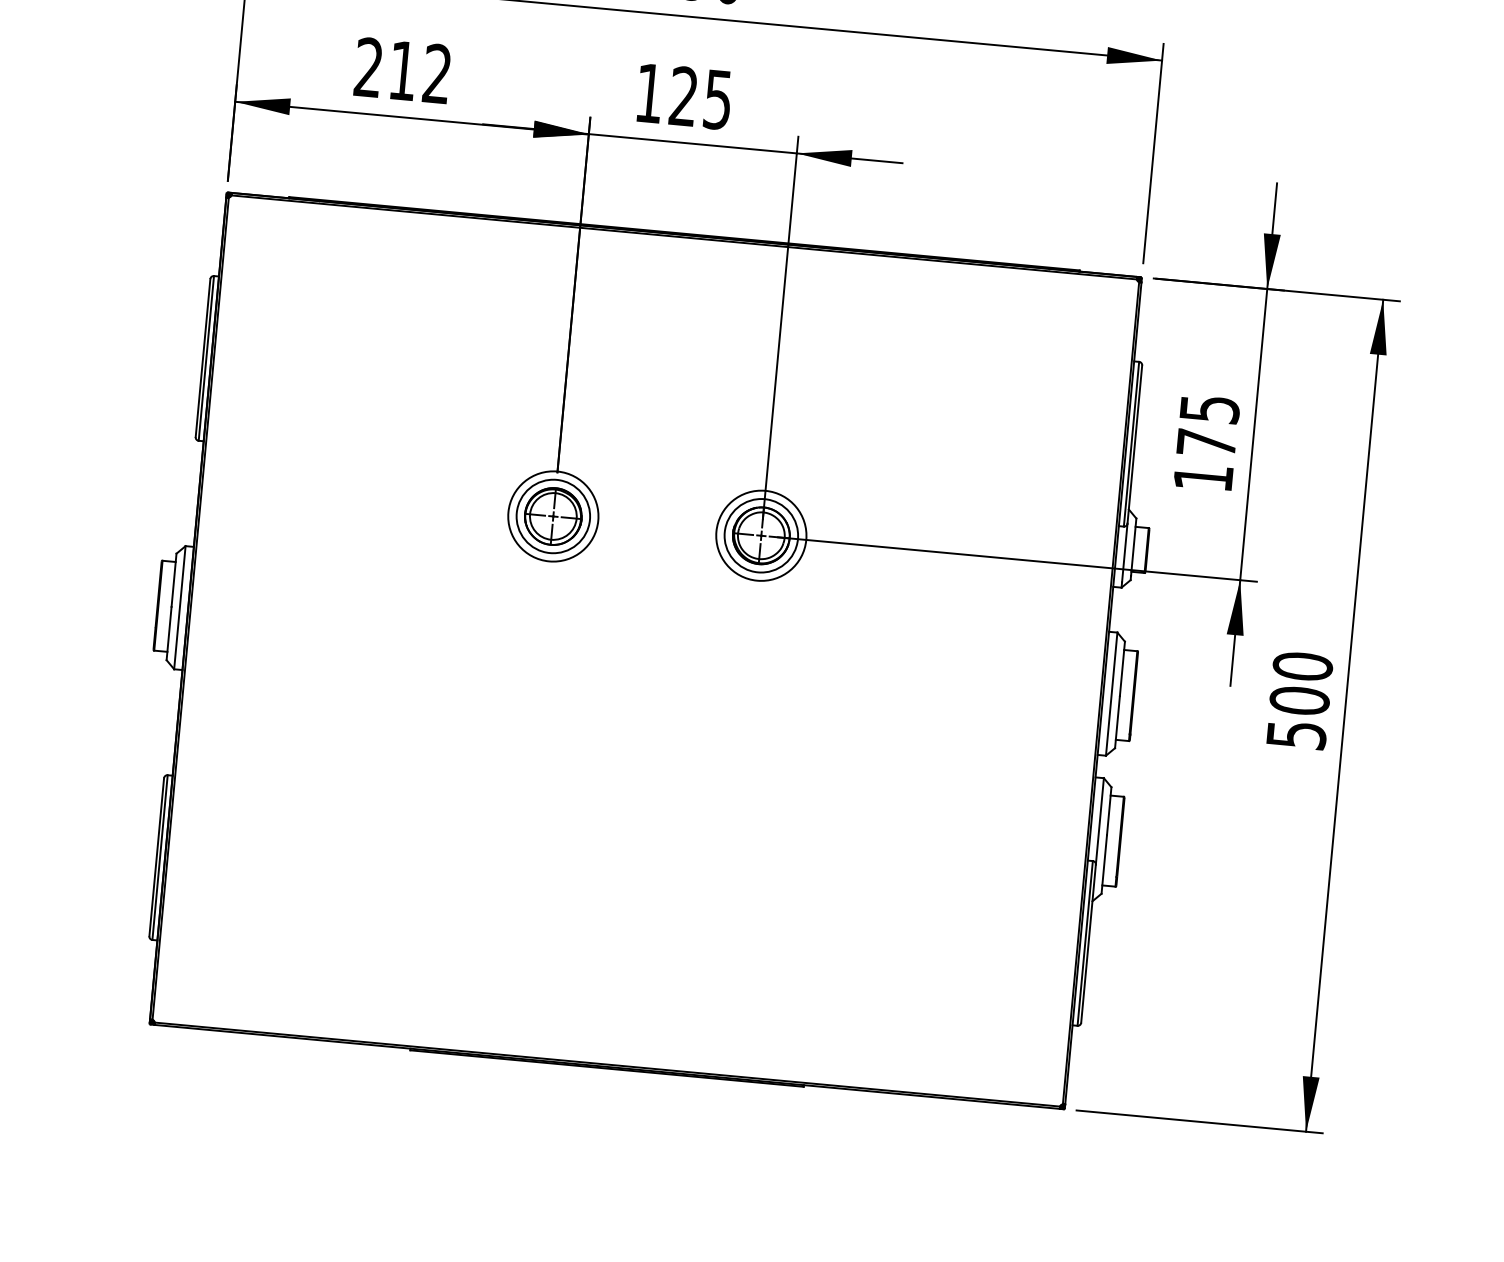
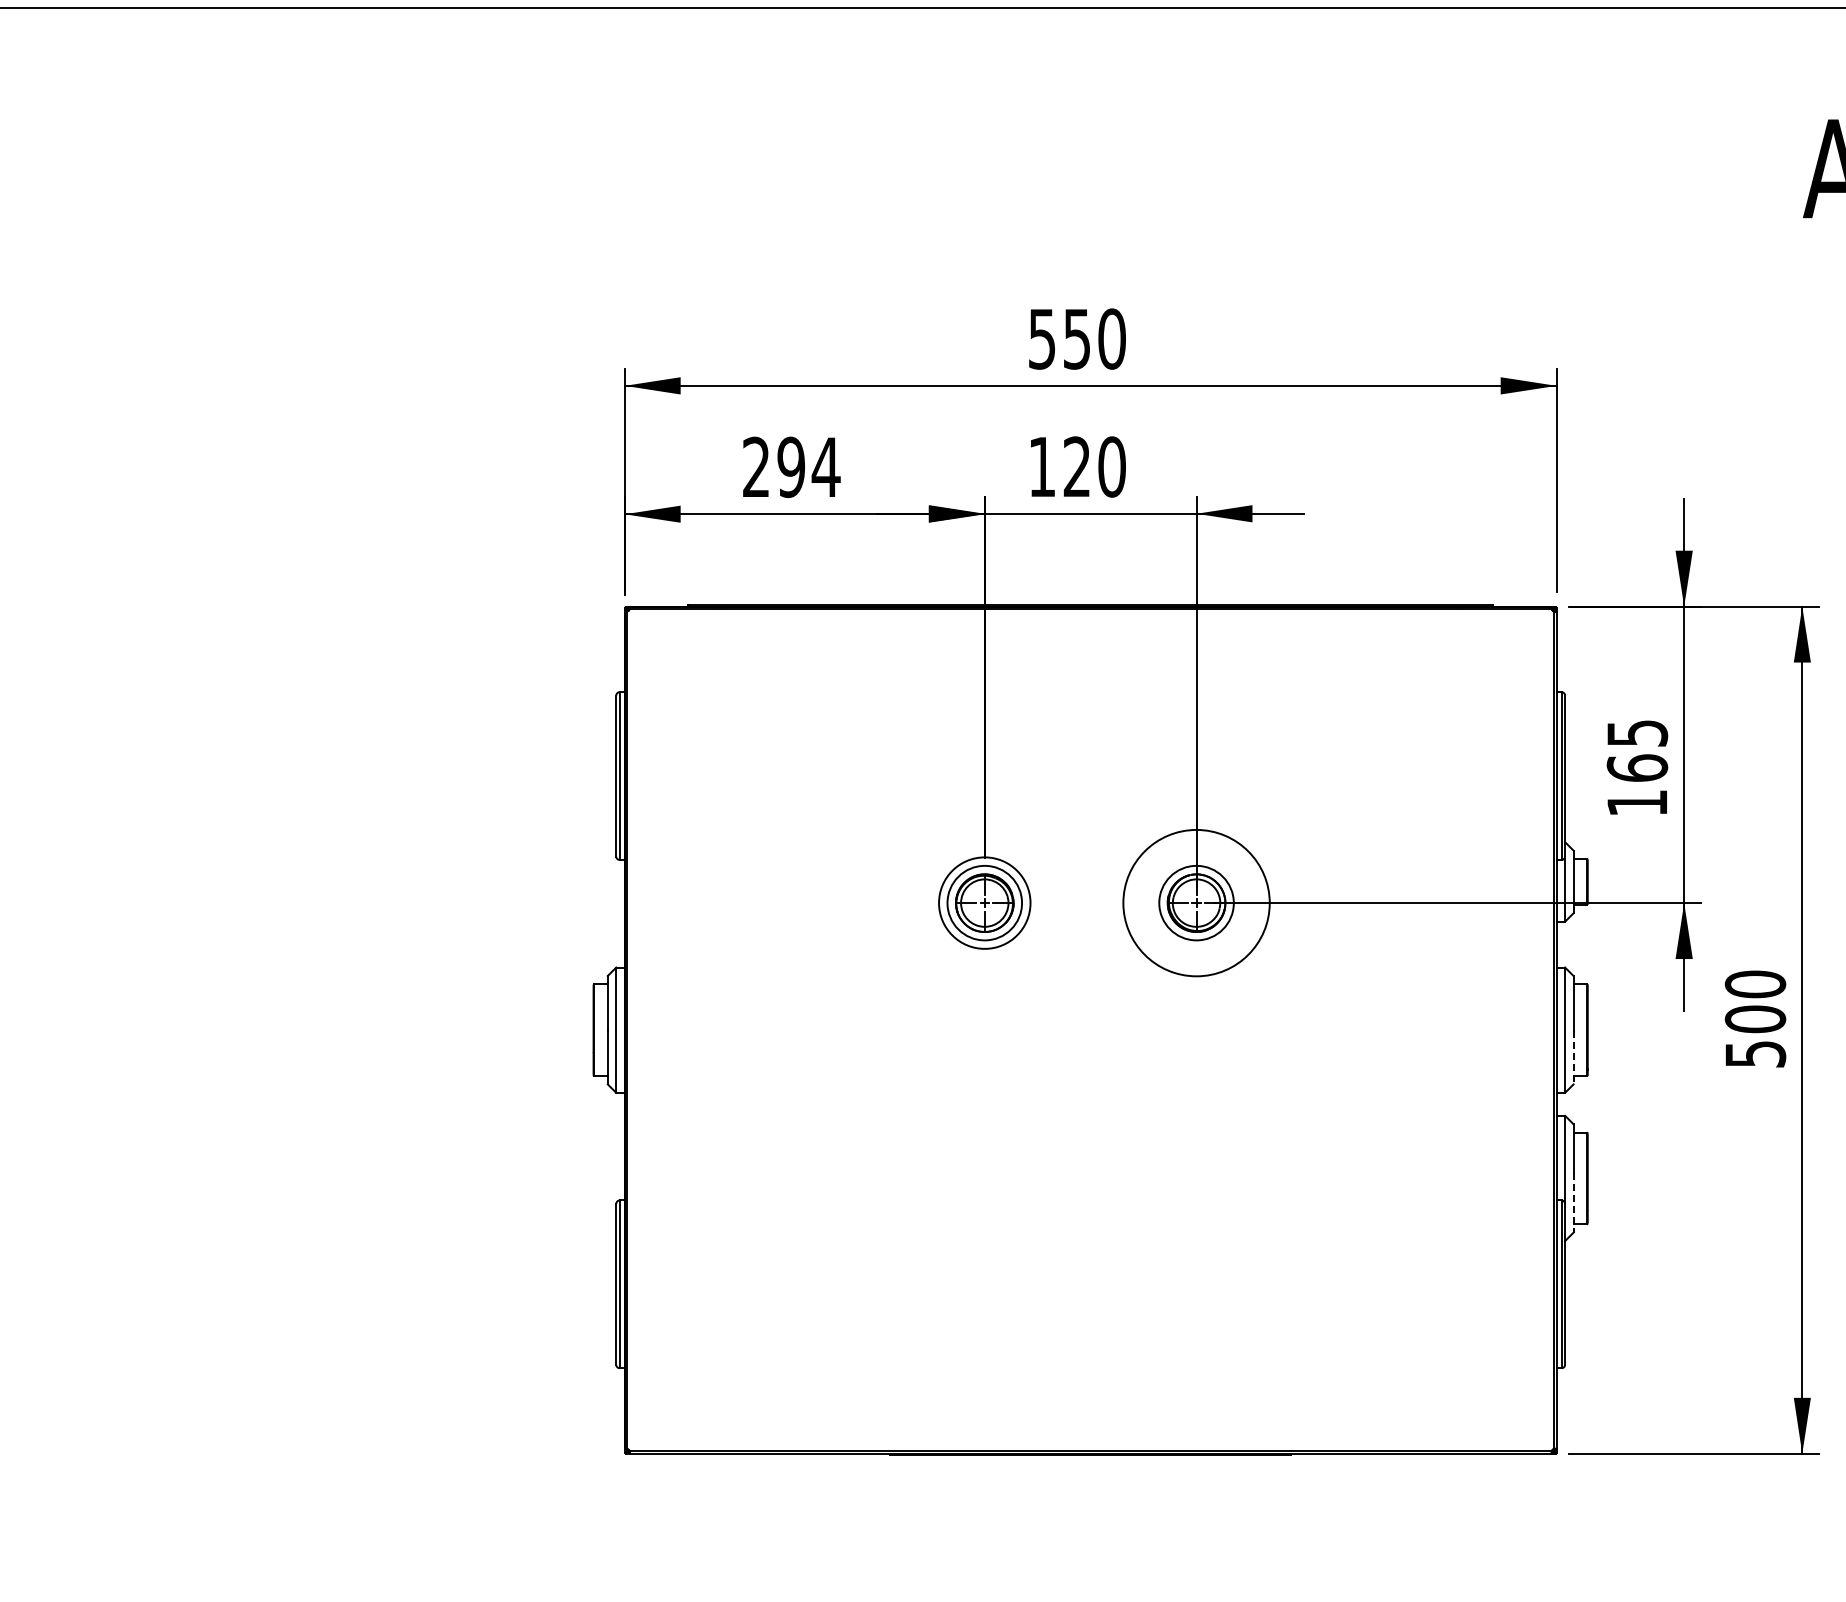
text: (419, 72) -> (808, 467), 212 -> 294
text: (717, 99) -> (1111, 466), 125 -> 120
text: (1206, 442) -> (1637, 767), 175 -> 165
circle: (761, 535) -> (1196, 902), size x1.6
line: (1117, 721) -> (1573, 1057), solid -> dashed
line: (1104, 864) -> (1573, 1202), solid -> dashed

